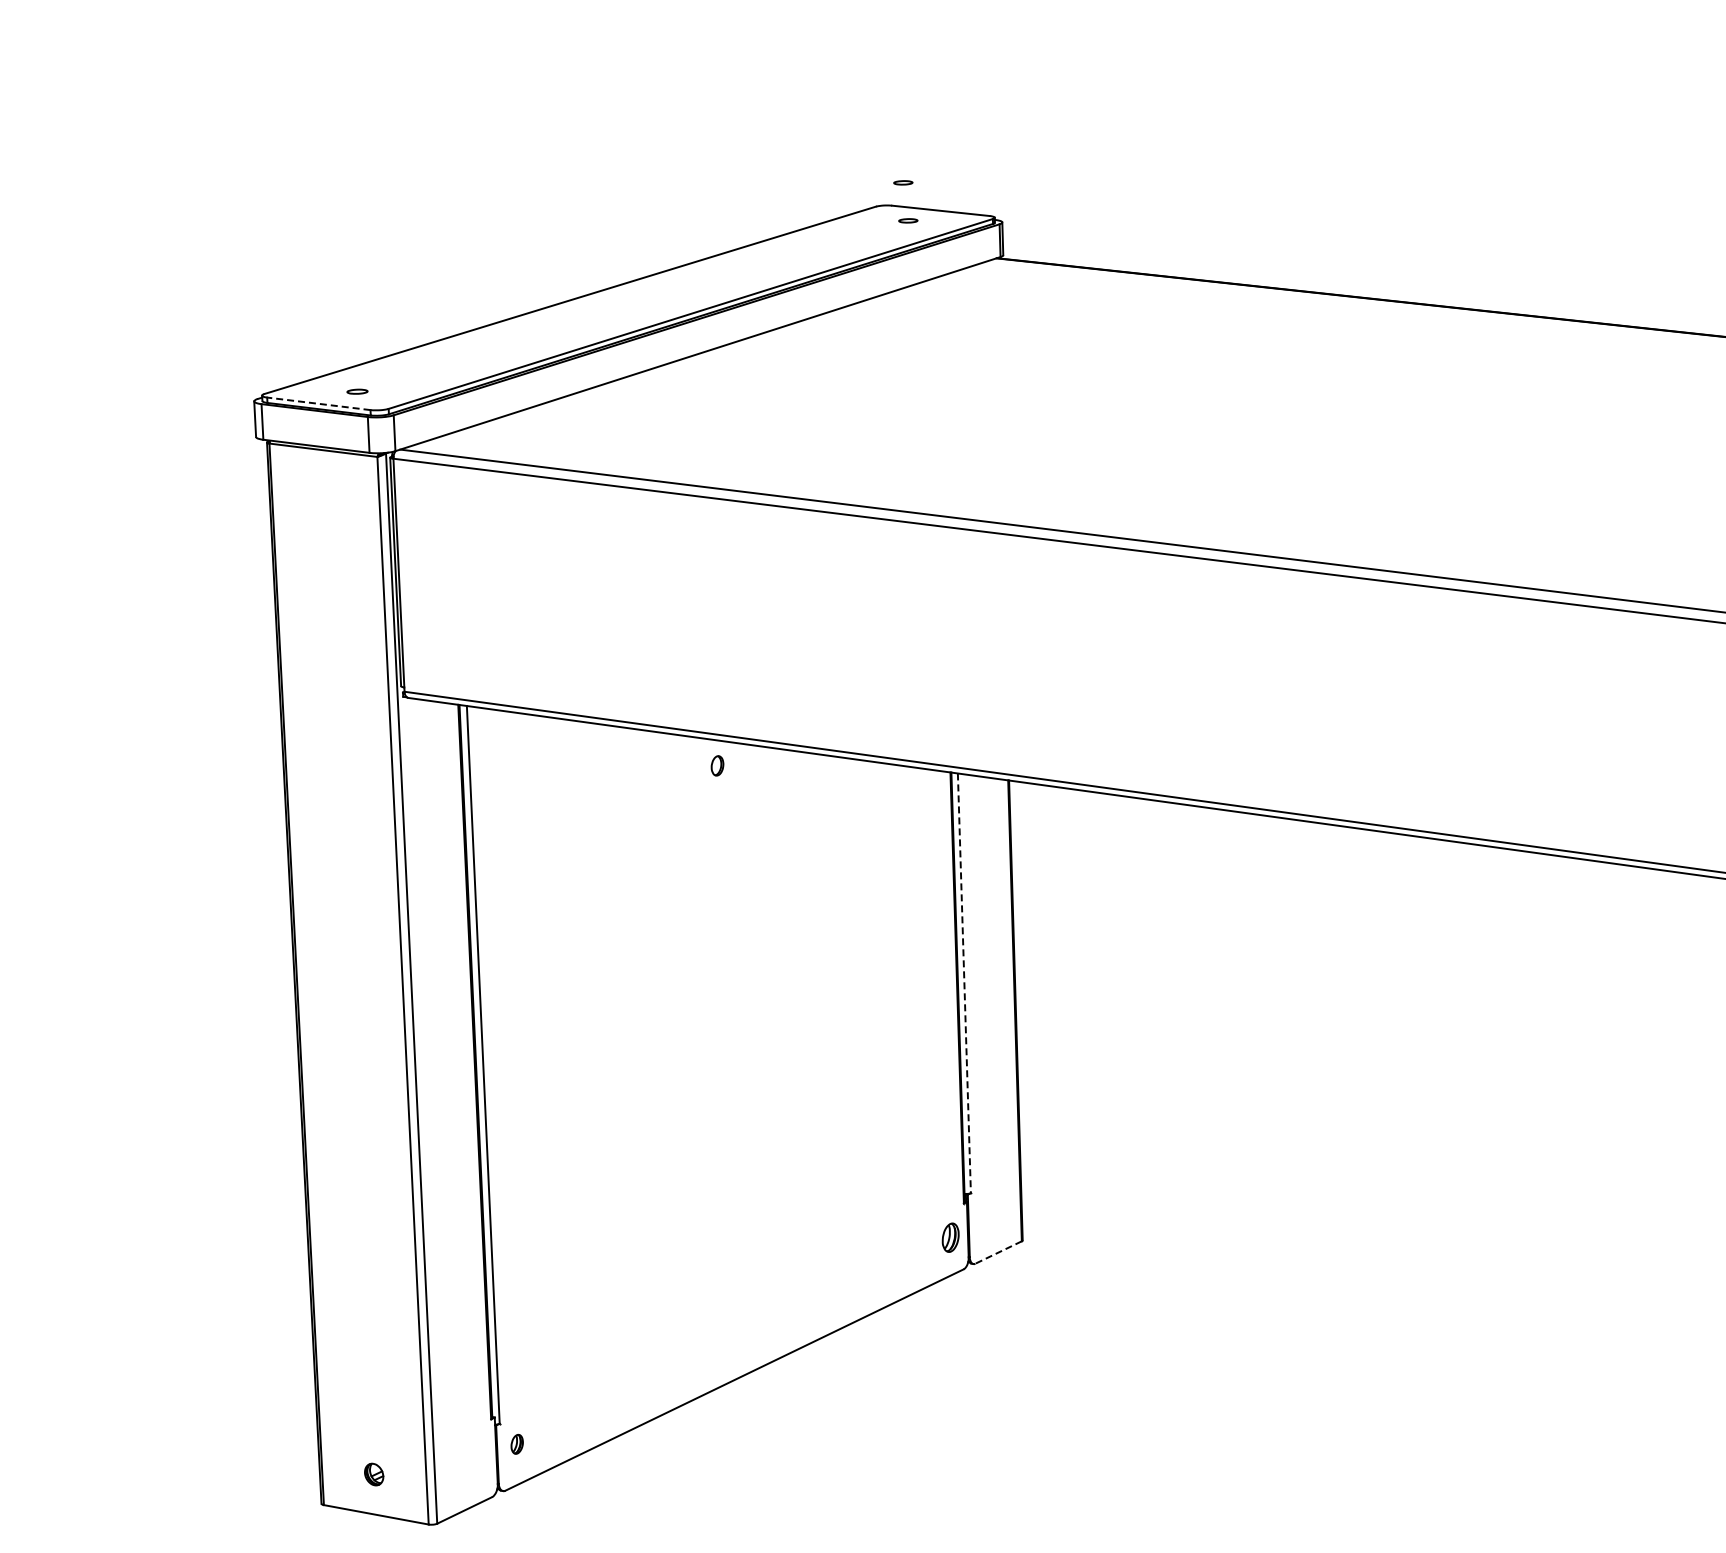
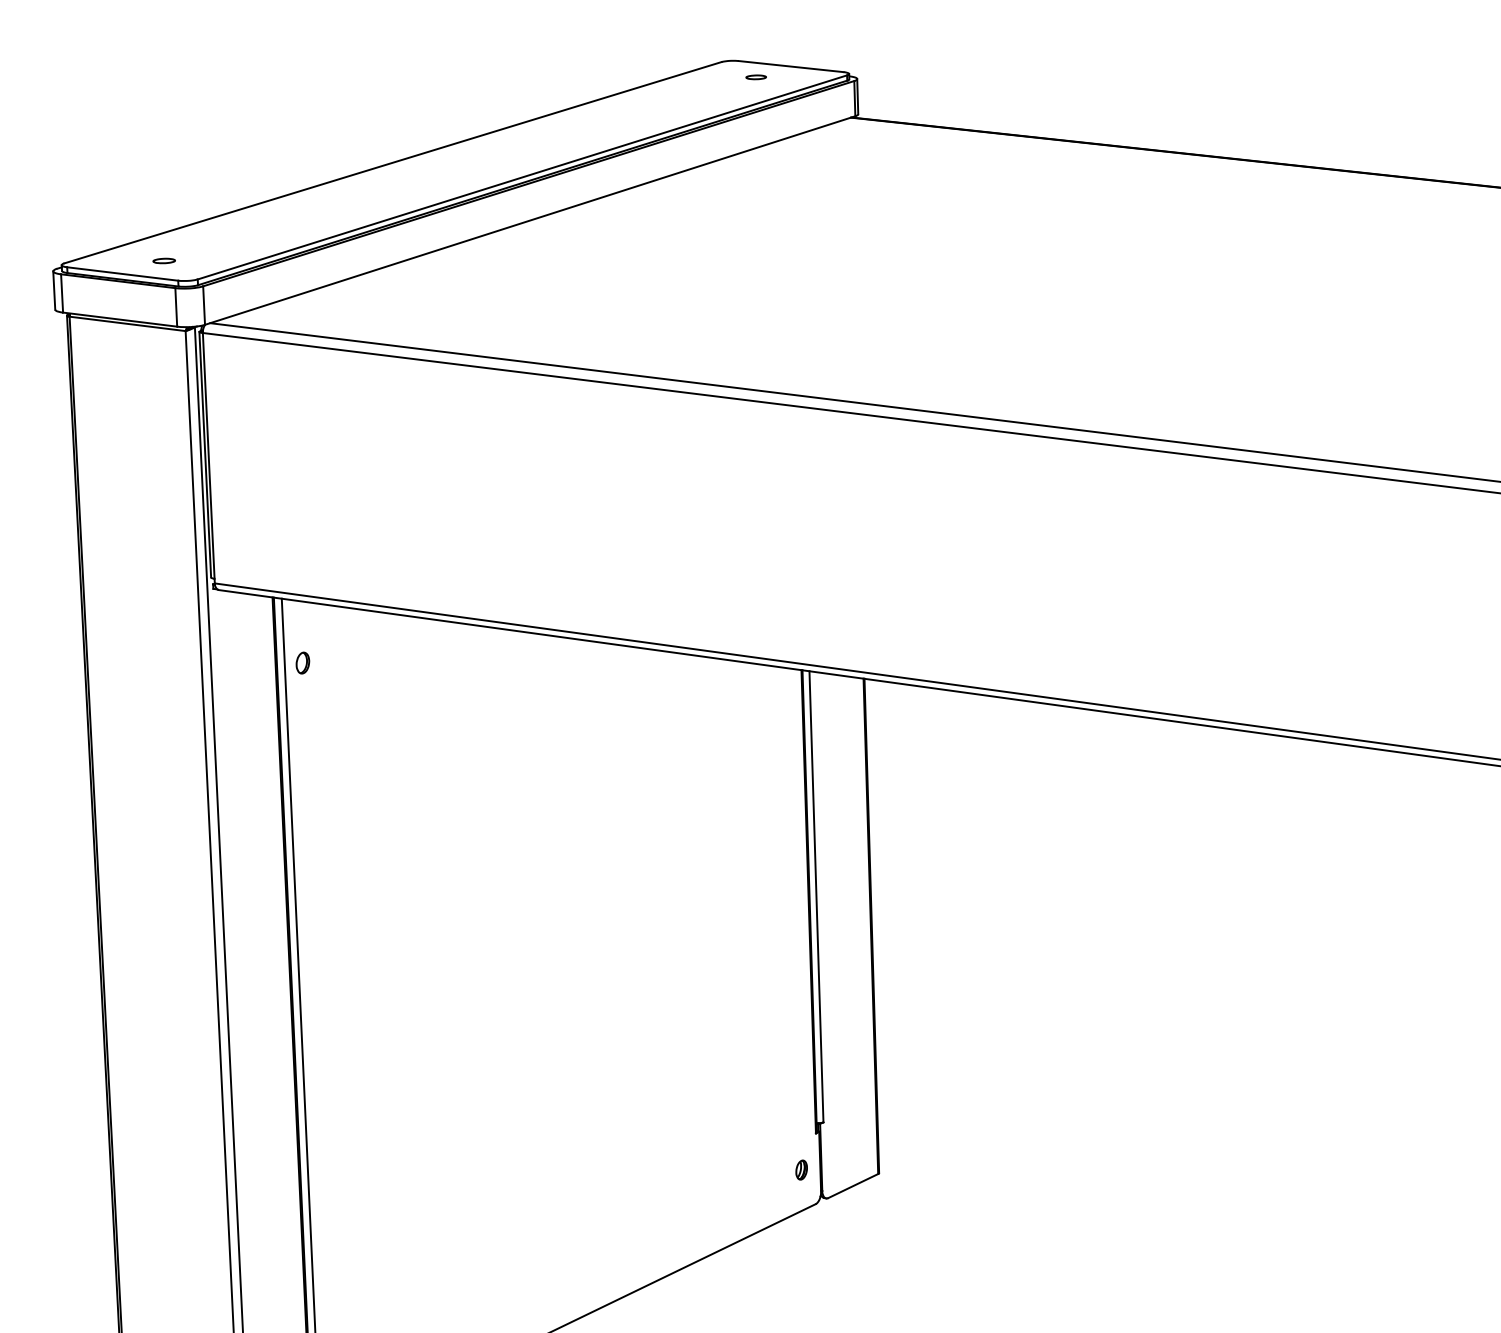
part: (903, 182) -> (751, 36), removed
line: (318, 403) -> (122, 273), dashed -> solid
part: (717, 765) -> (302, 662), moved
line: (964, 983) -> (816, 896), dashed -> solid
part: (950, 1237) -> (801, 1169), size x0.62
line: (998, 1252) -> (853, 1186), dashed -> solid

